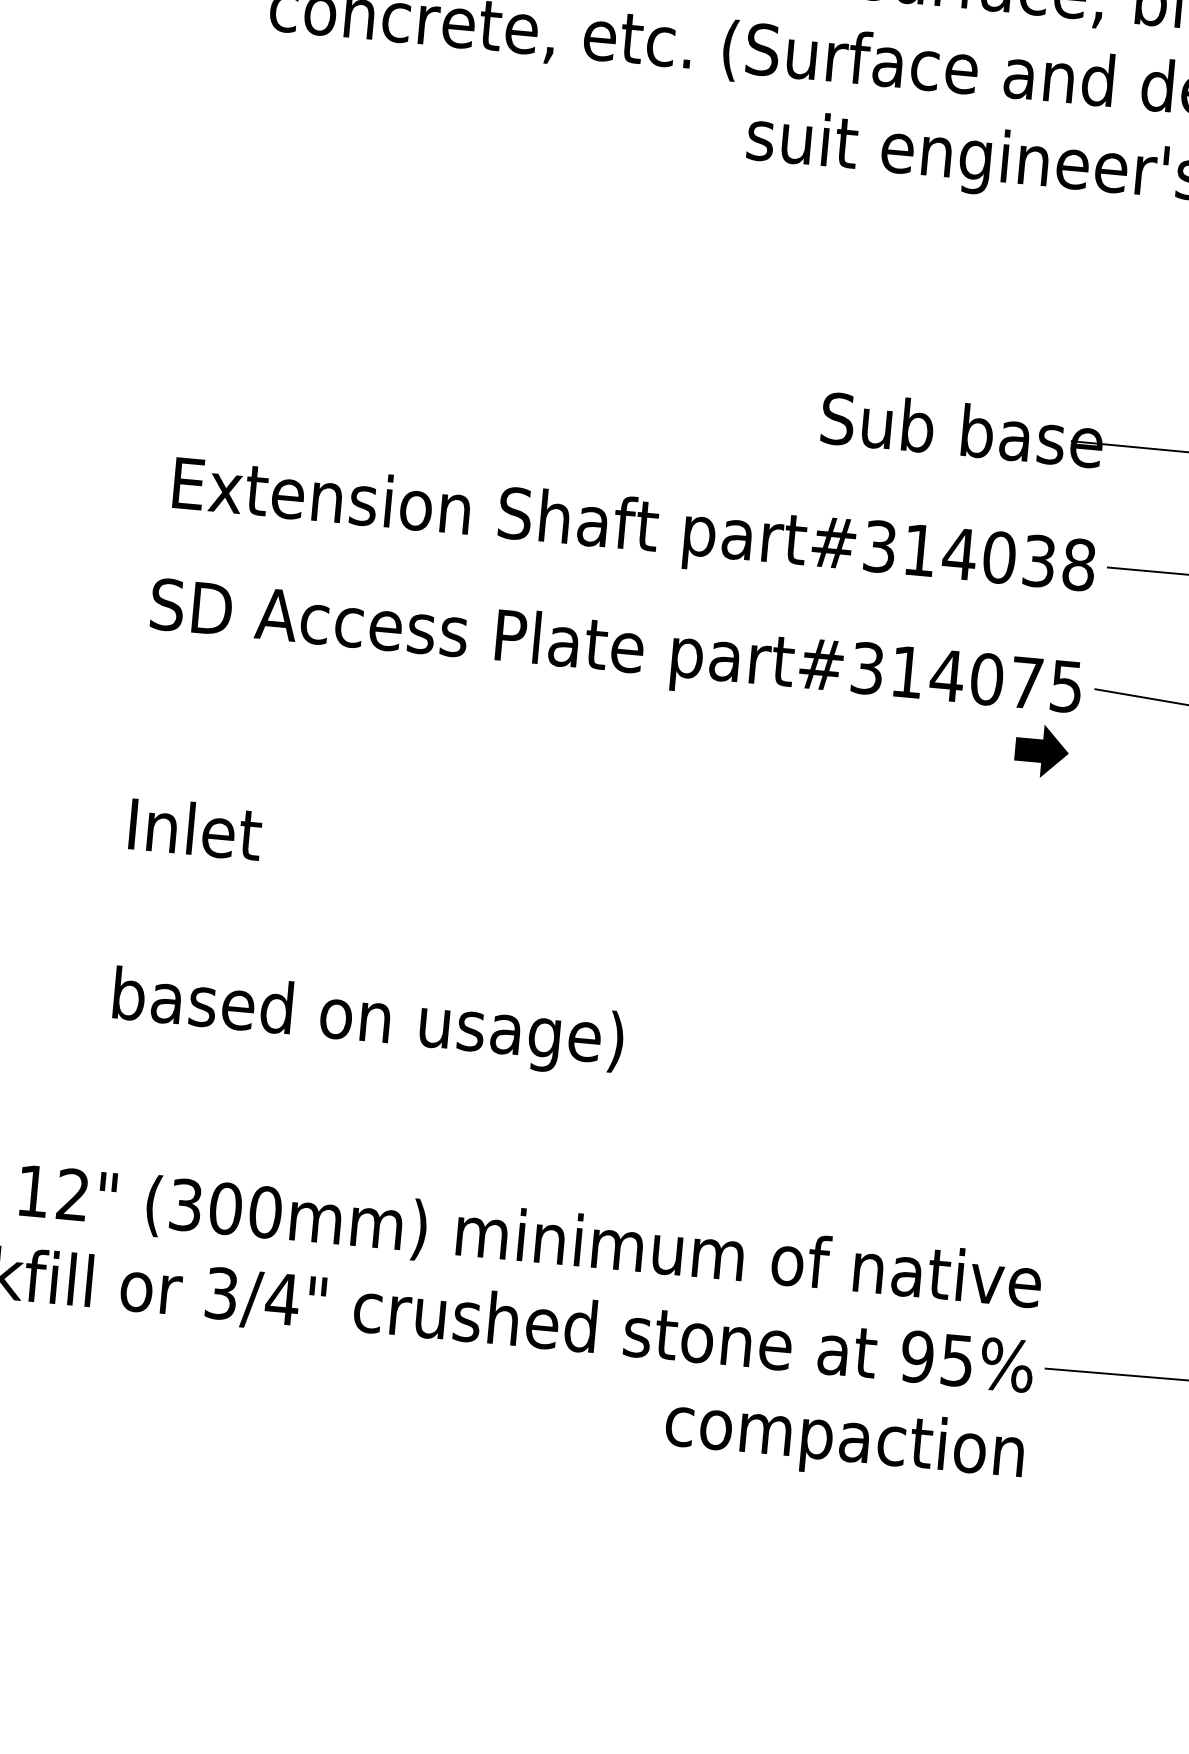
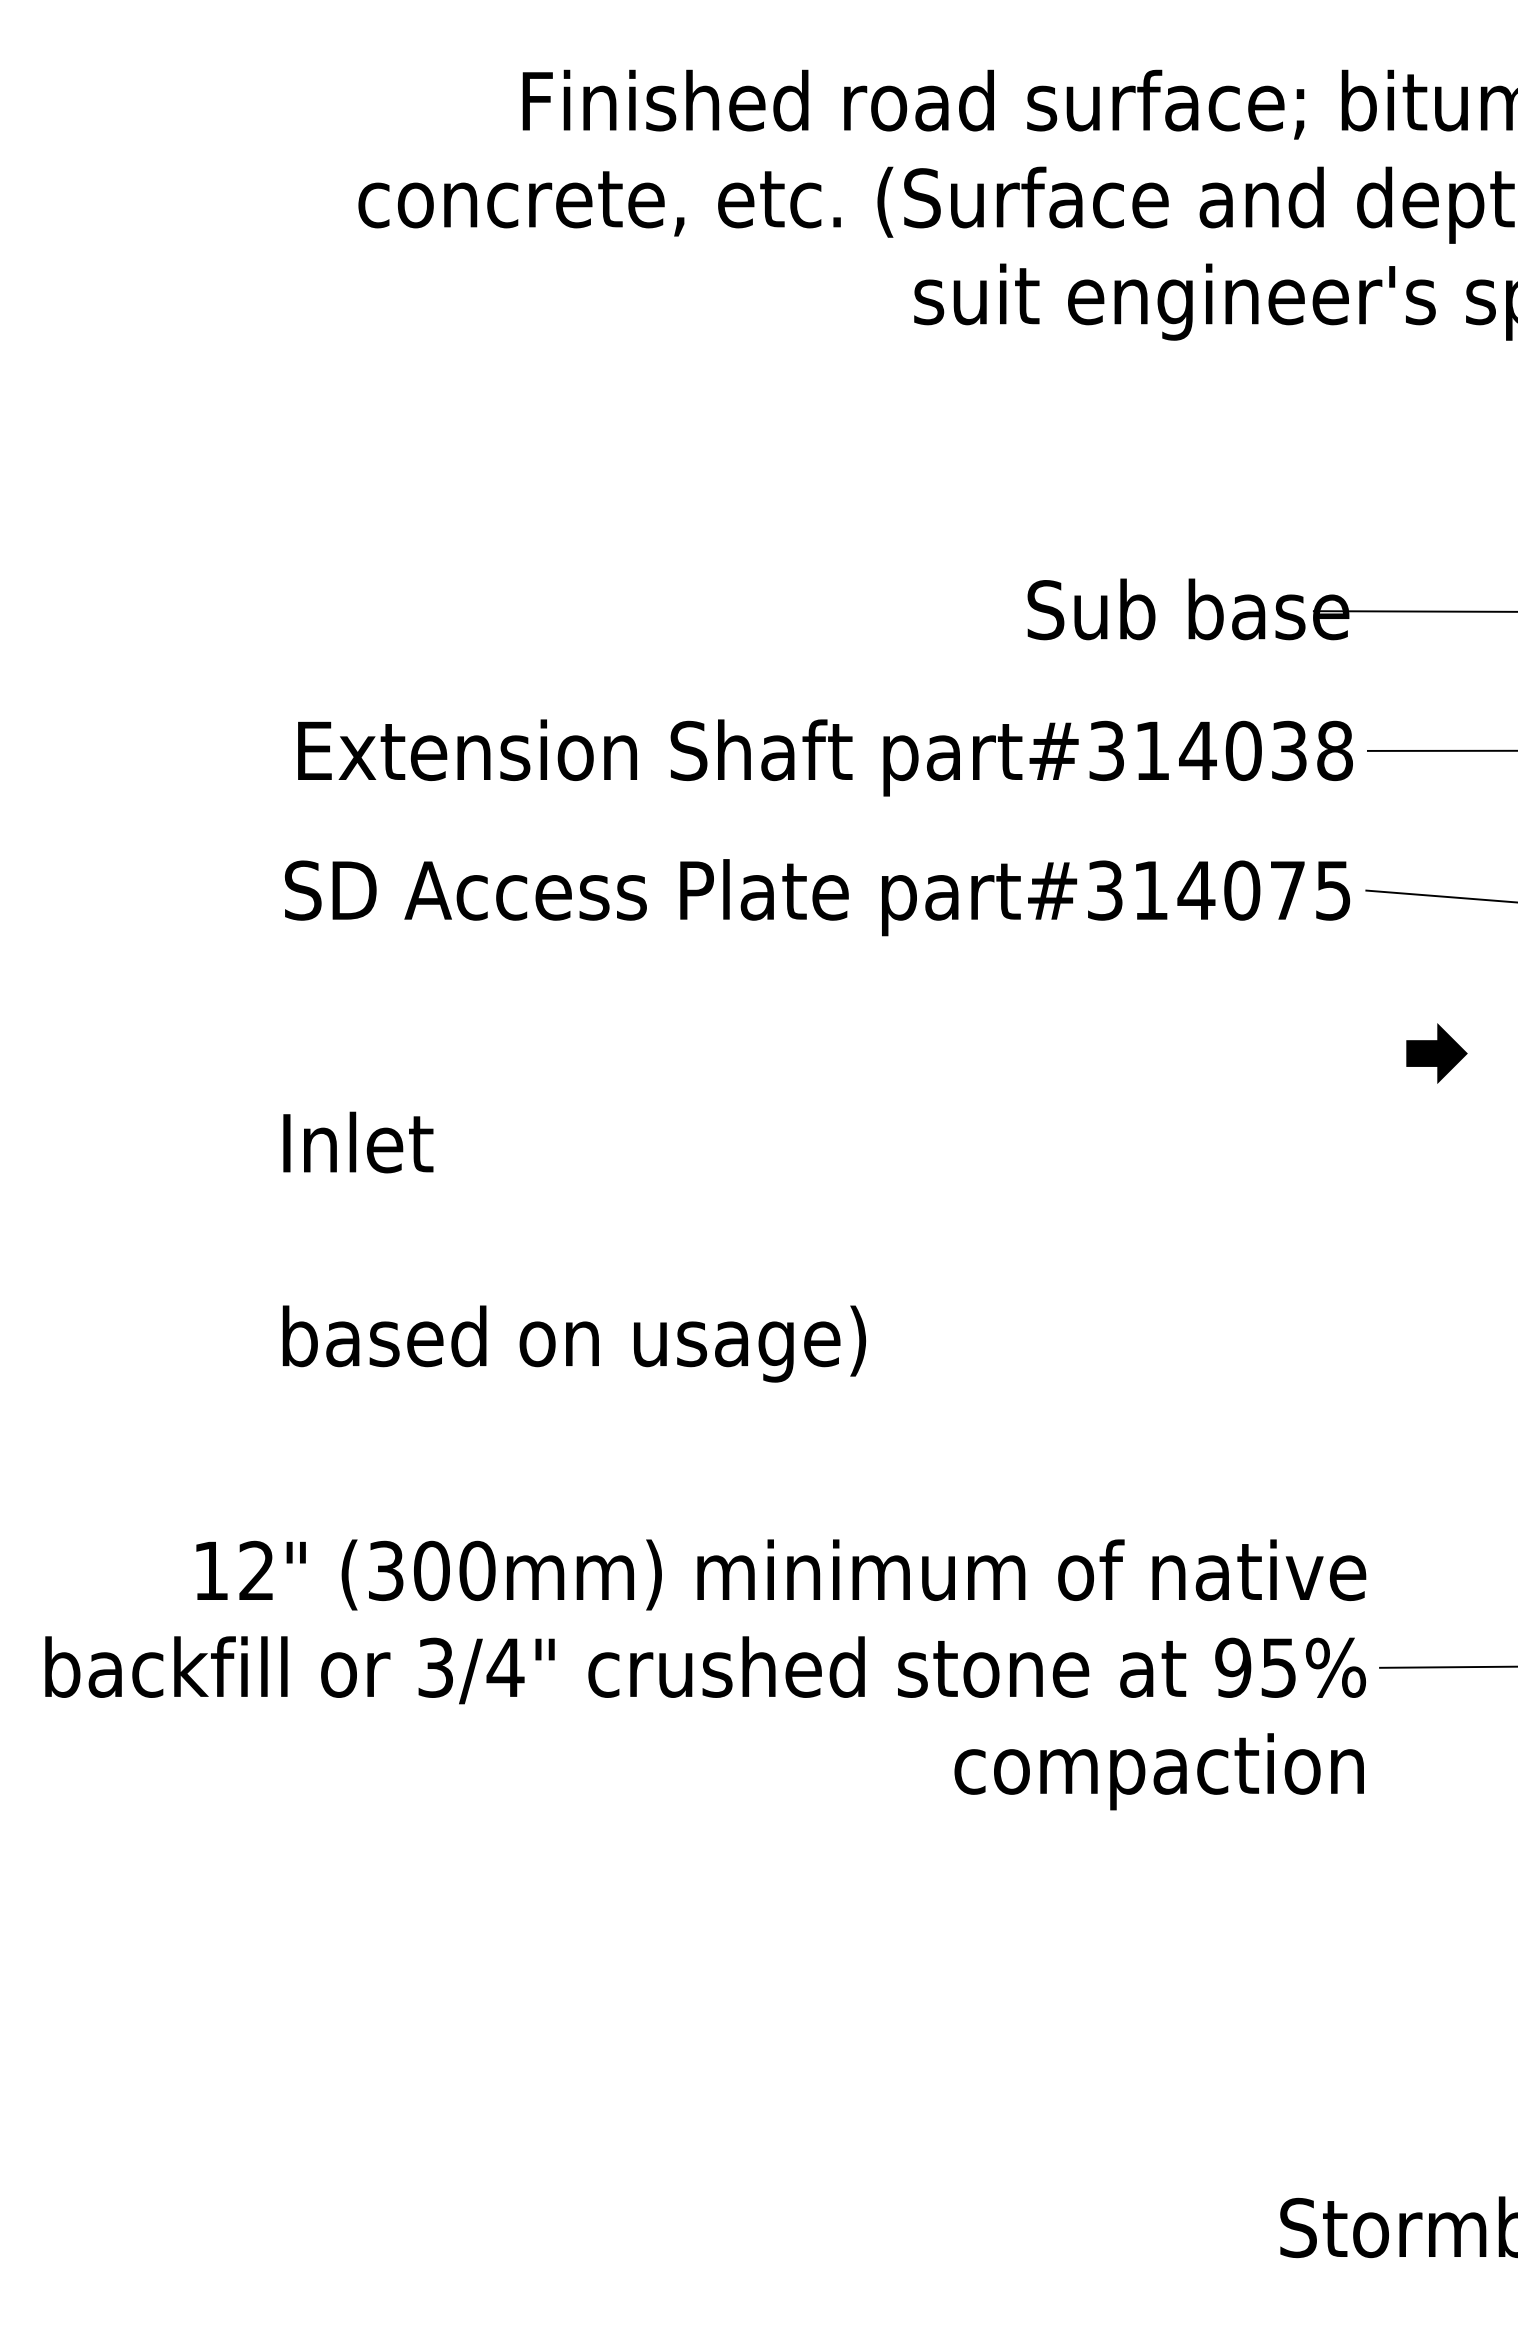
part: (1041, 751) -> (1436, 1053), moved

